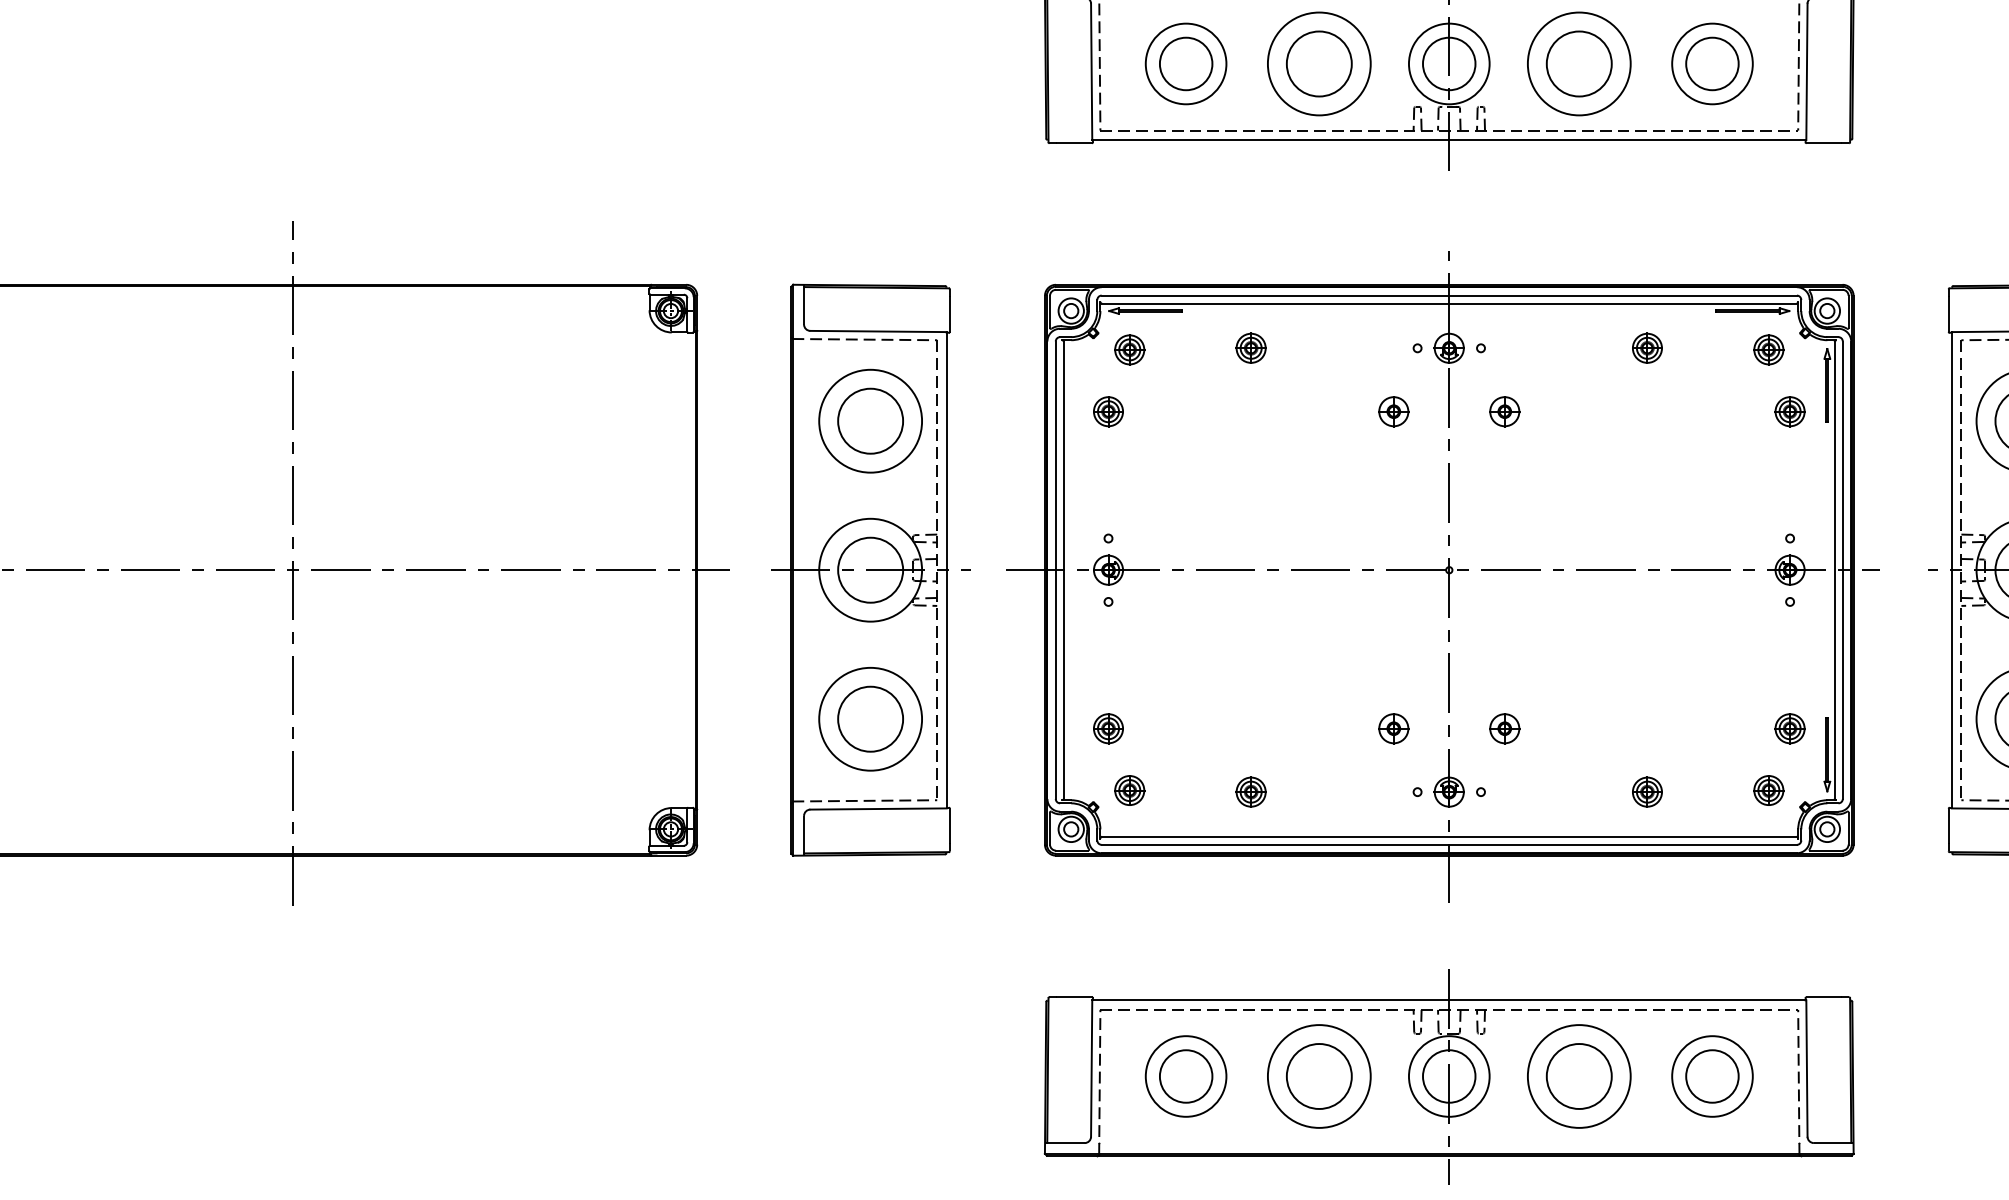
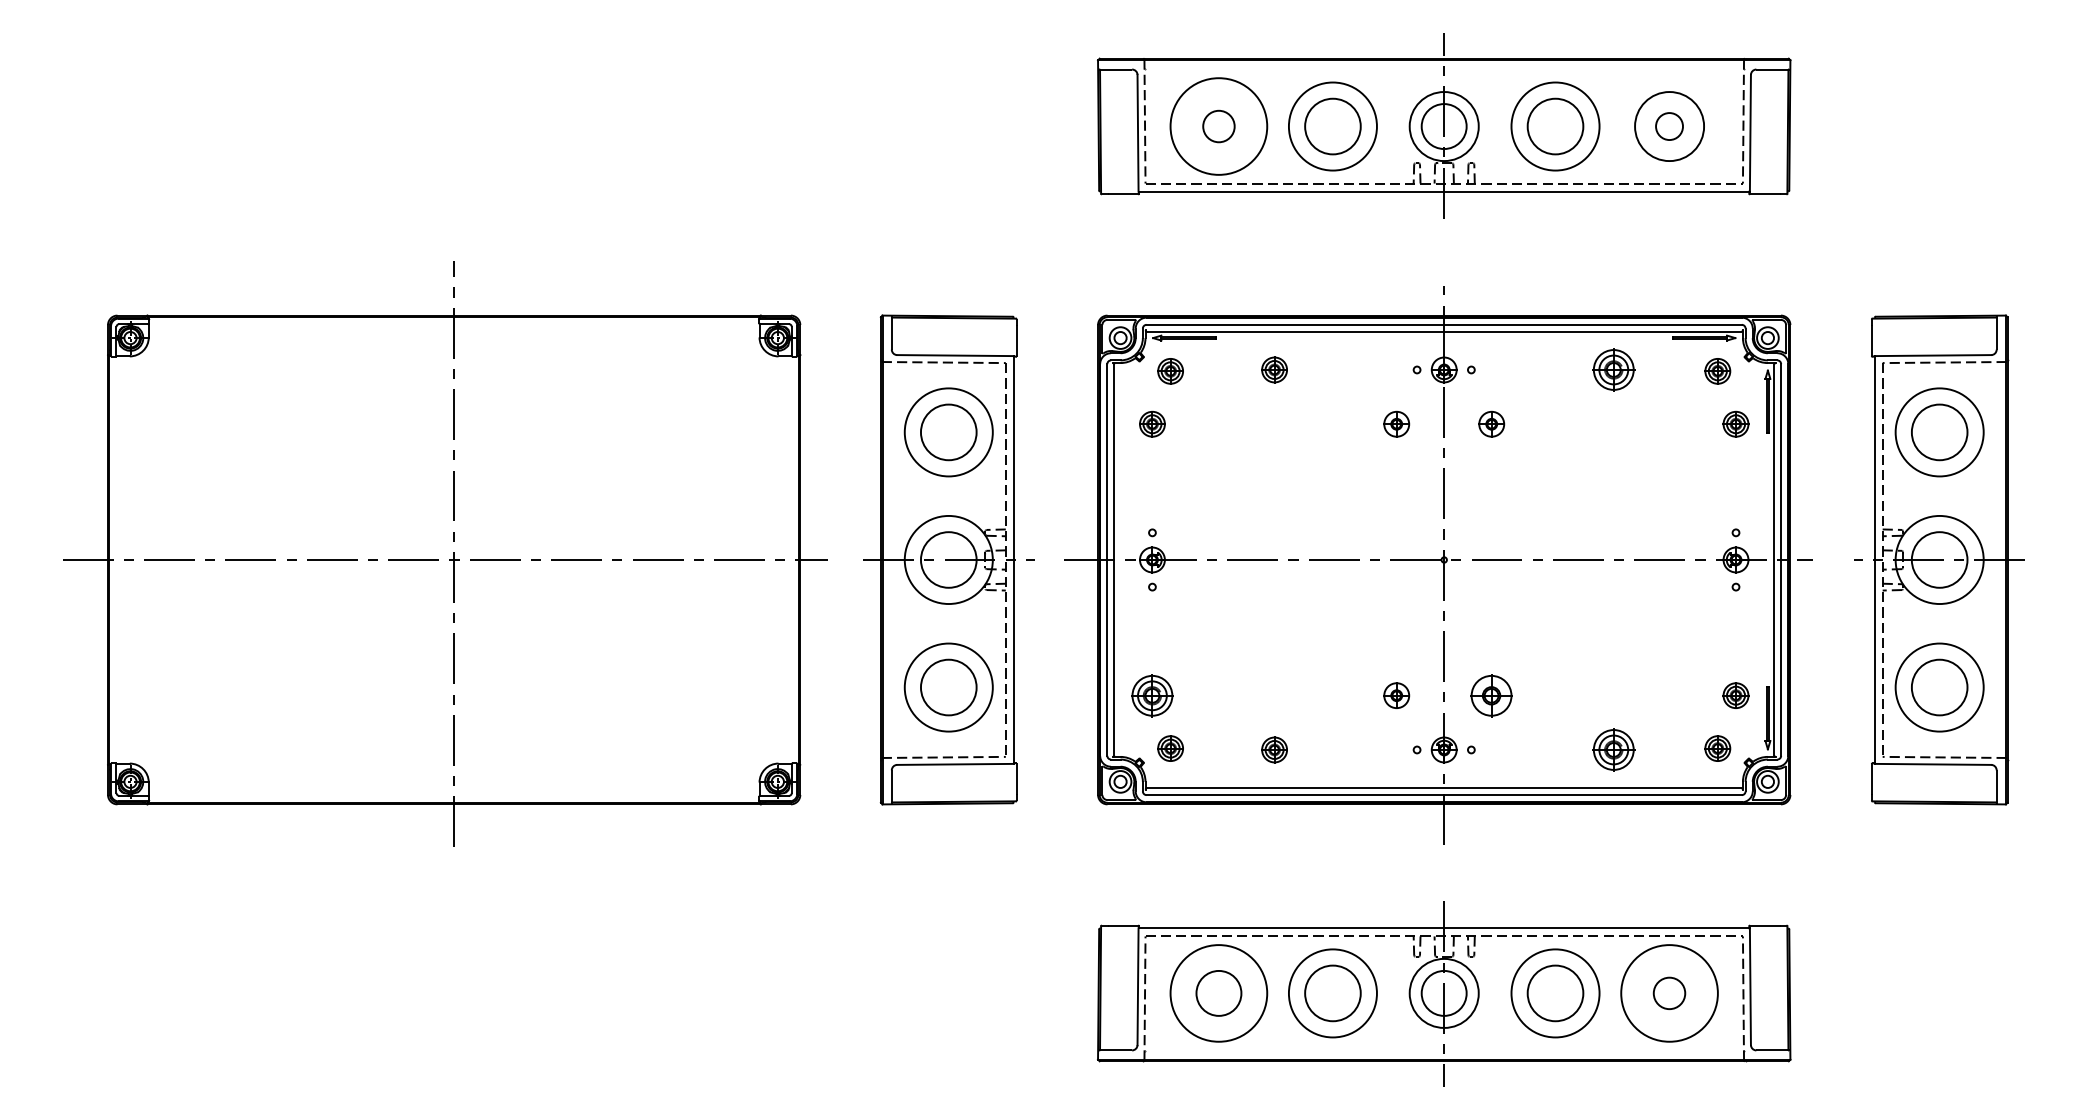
circle: (1185, 63) -> (1218, 126), size x0.7
circle: (1185, 63) -> (1218, 126), size x1.4
circle: (1712, 63) -> (1669, 126), size x0.6
part: (1647, 347) -> (1613, 369), size x1.6
part: (1108, 728) -> (1152, 695), size x1.6
part: (1504, 728) -> (1491, 695), size x1.6
part: (1647, 791) -> (1613, 749), size x1.6
circle: (1185, 1075) -> (1218, 992), size x1.4
circle: (1712, 1075) -> (1669, 992), size x0.7
circle: (1712, 1075) -> (1669, 992), size x1.4

